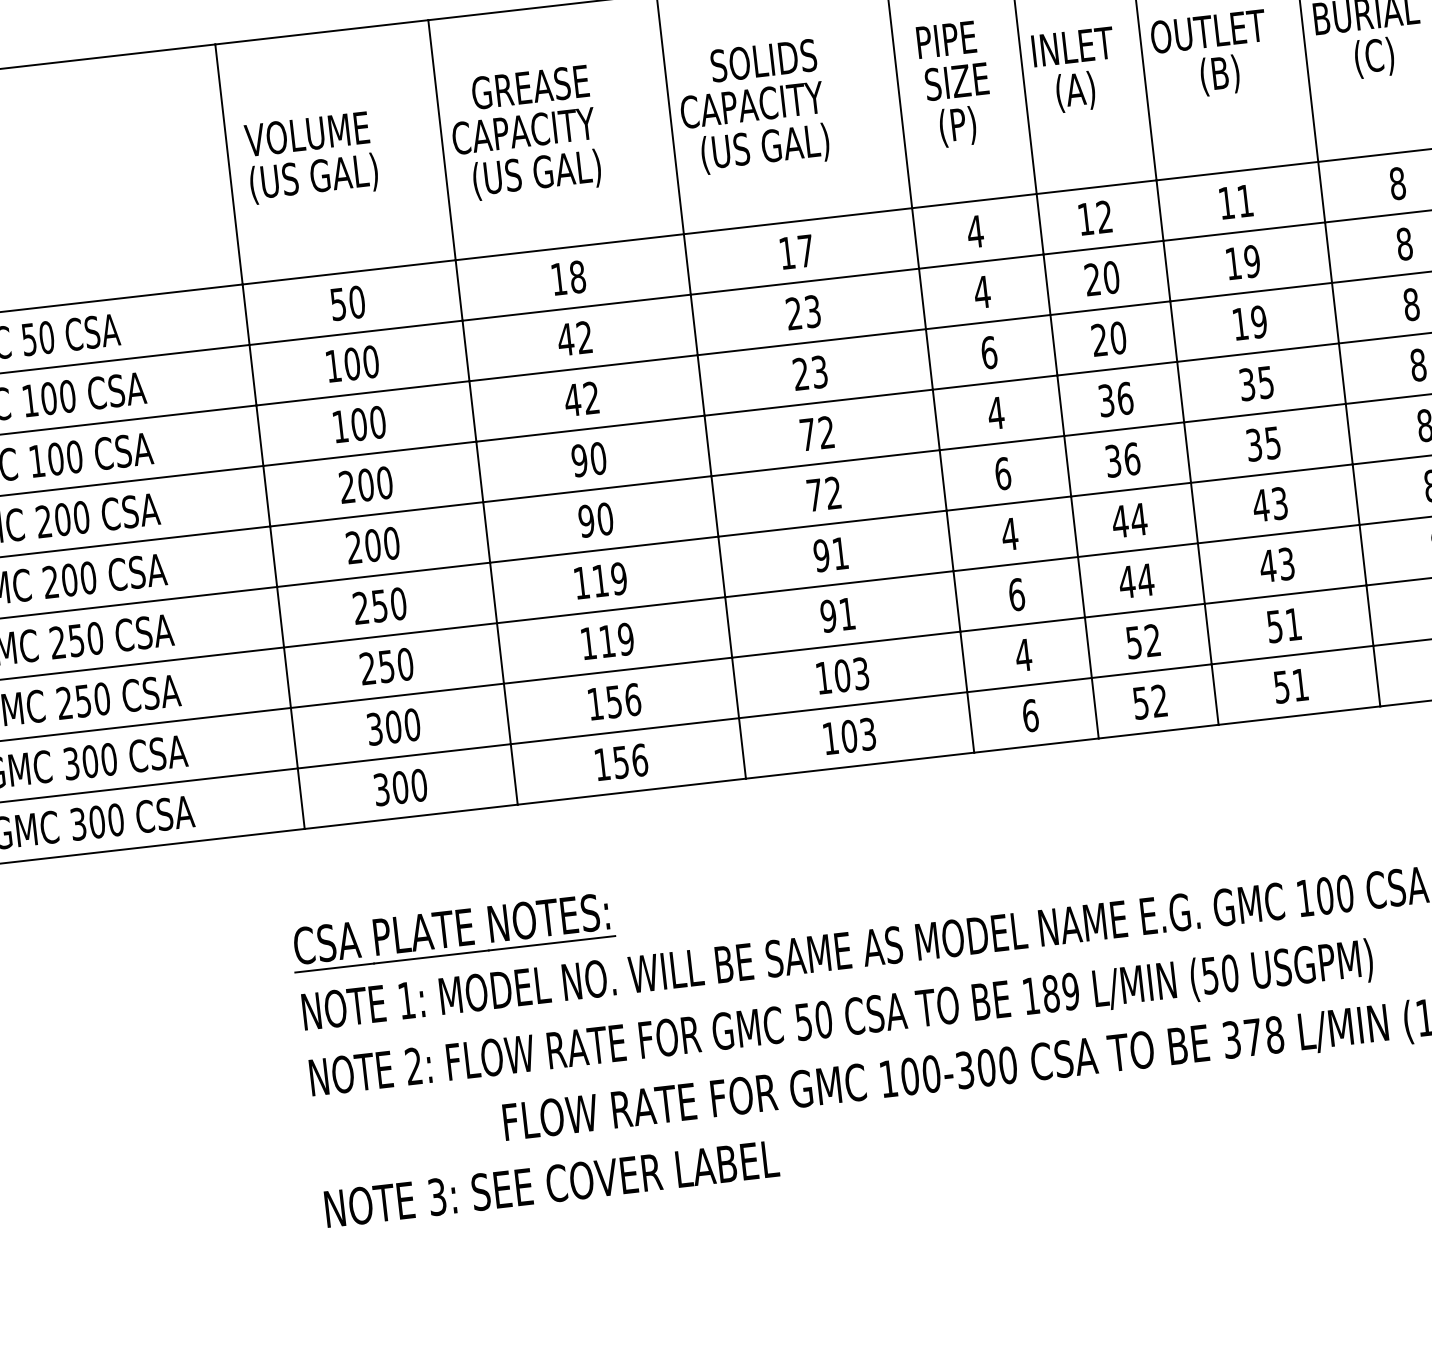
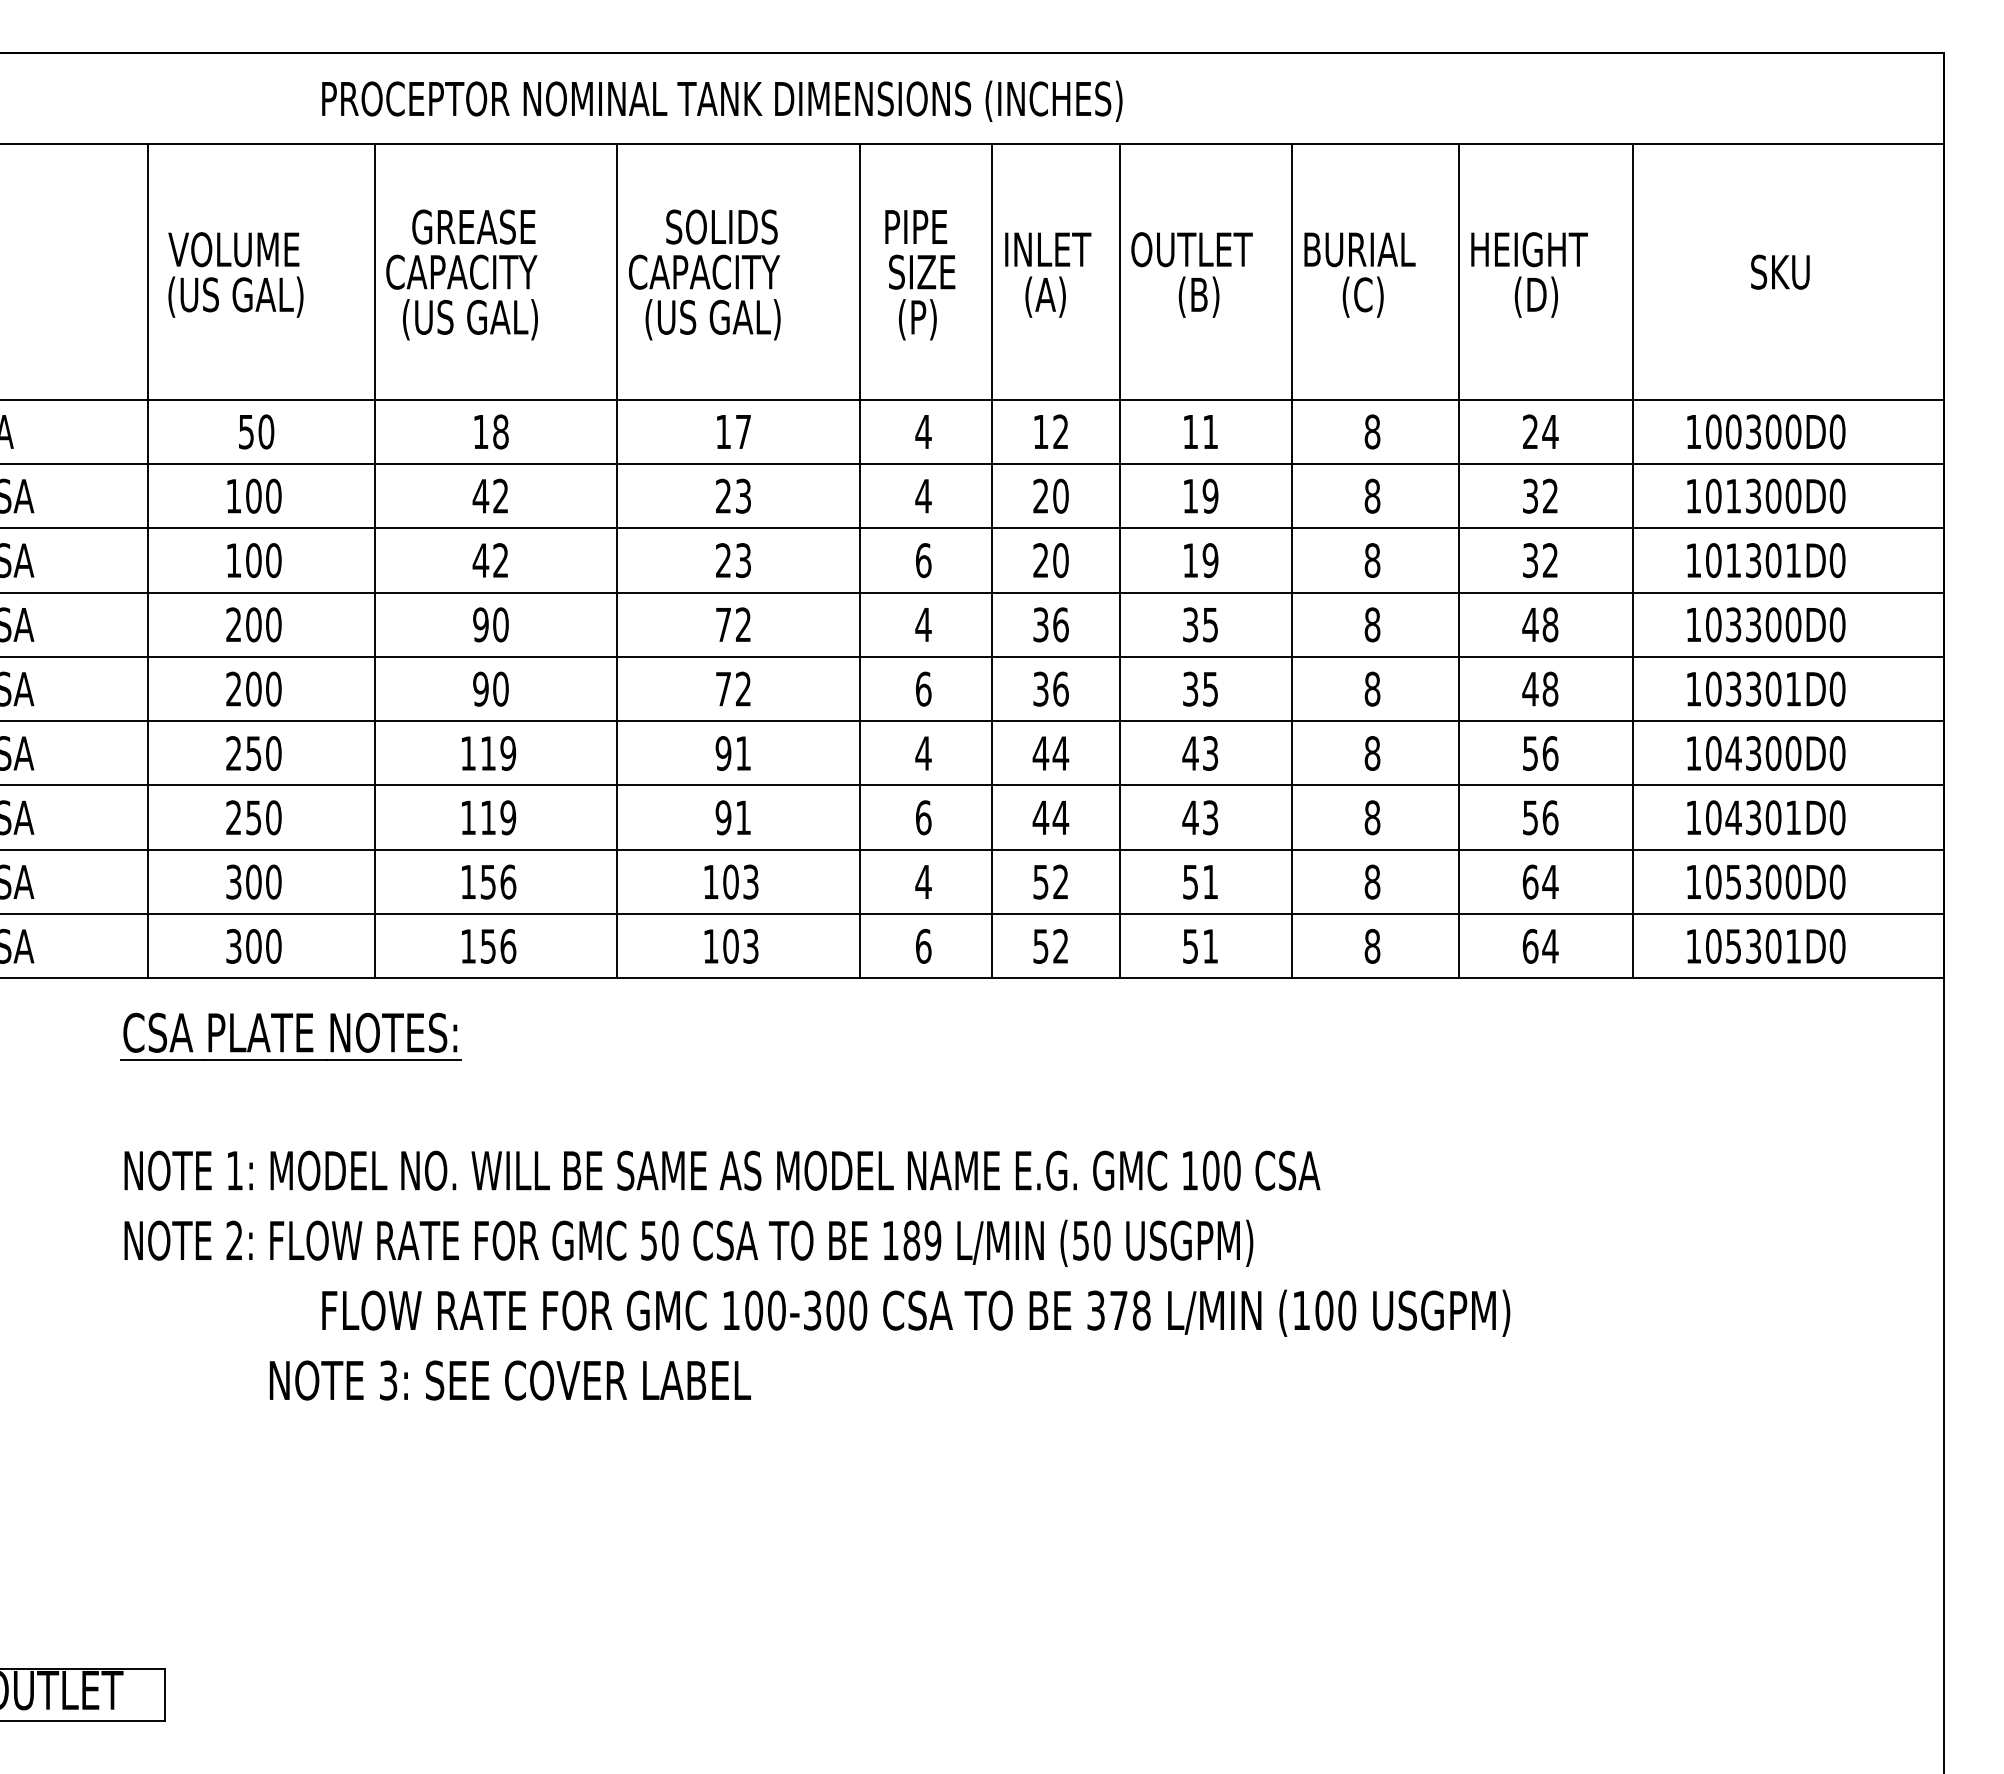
part: (451, 932) -> (290, 1036), moved
text: (551, 1184) -> (509, 1380), moved

